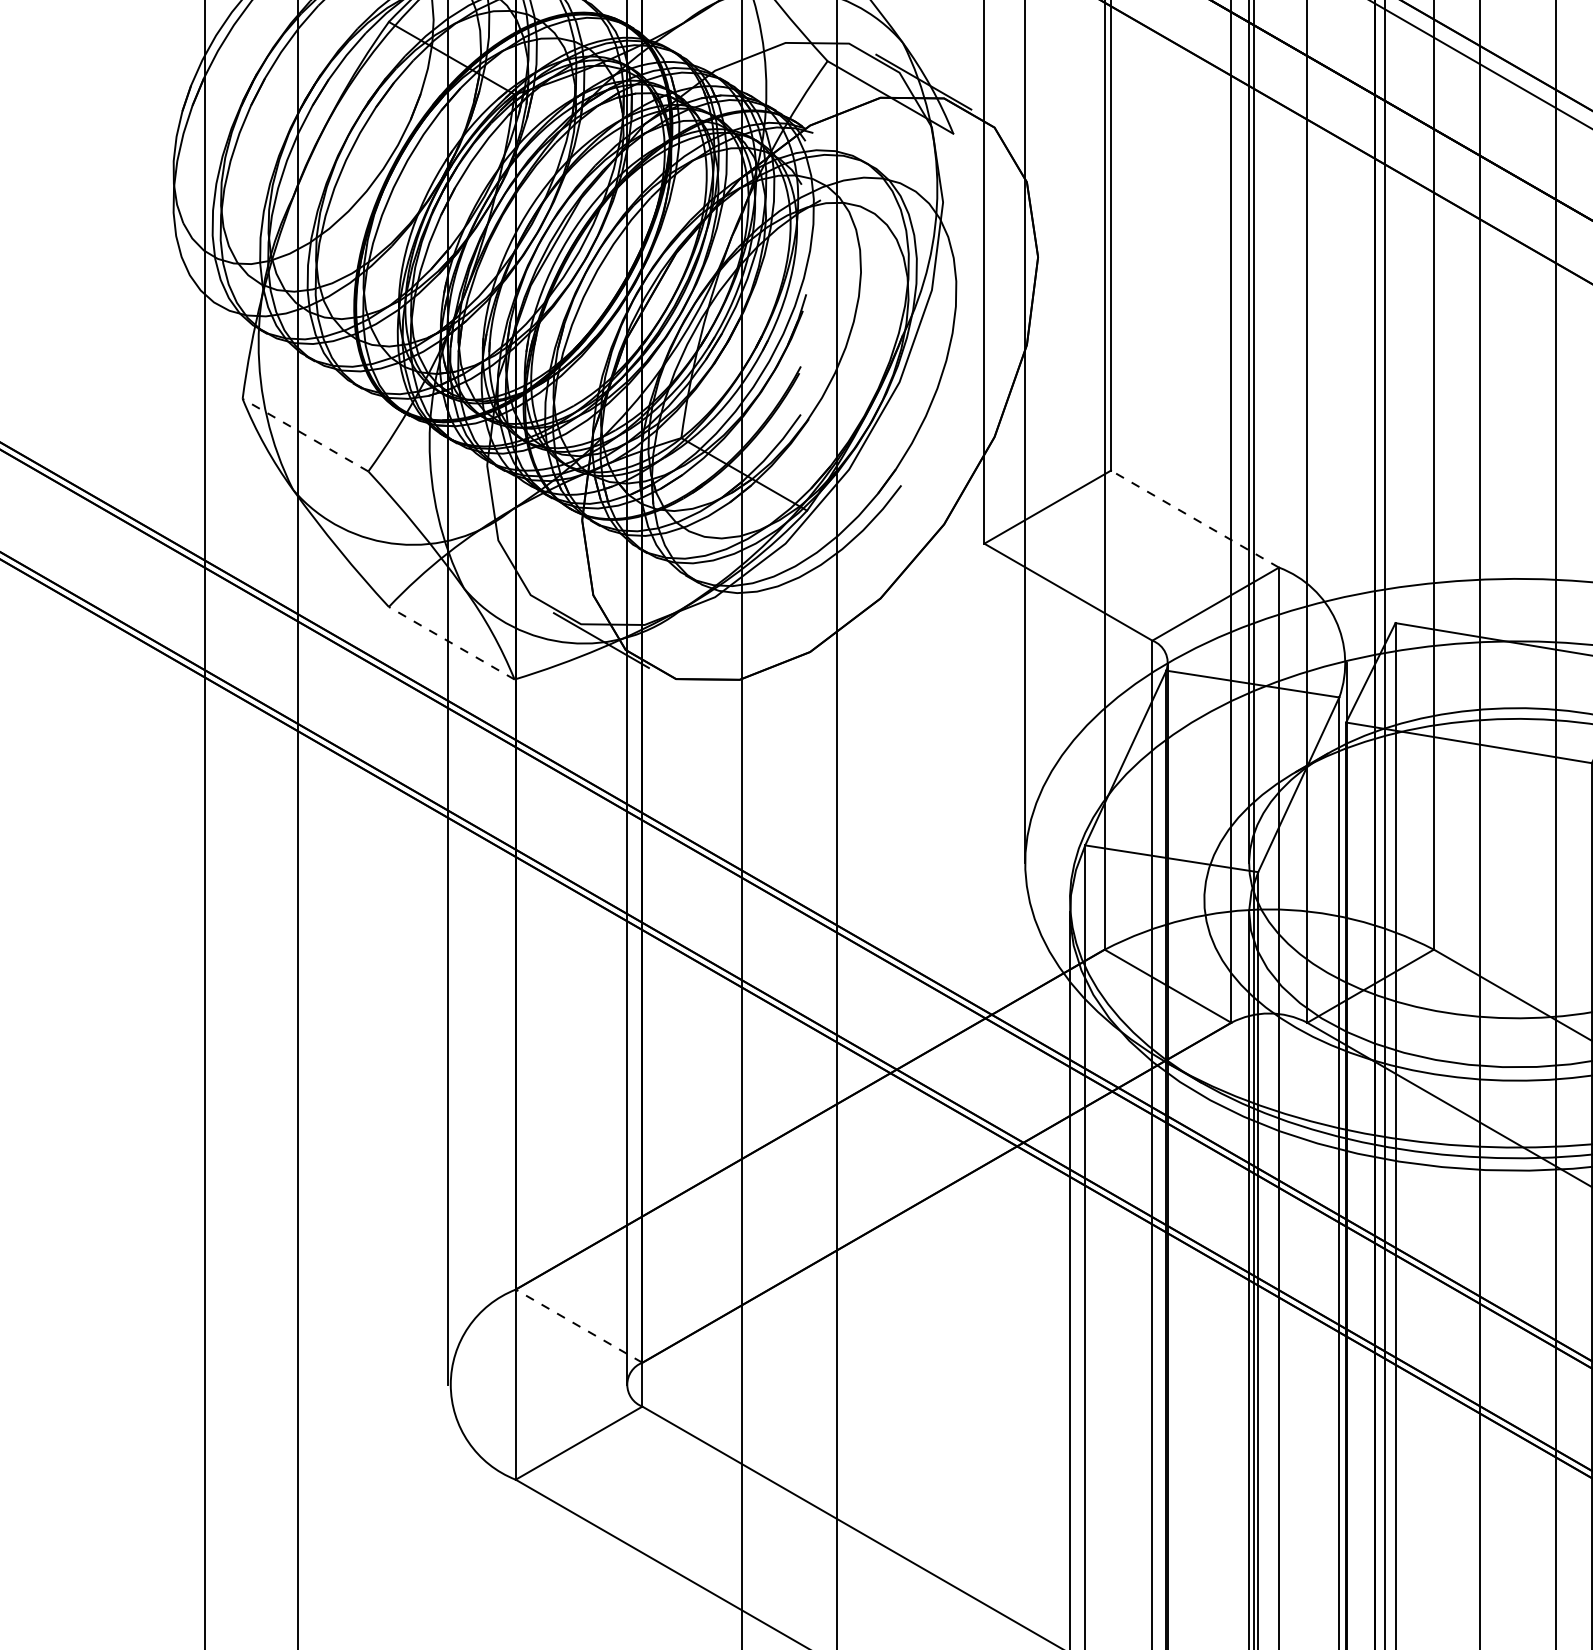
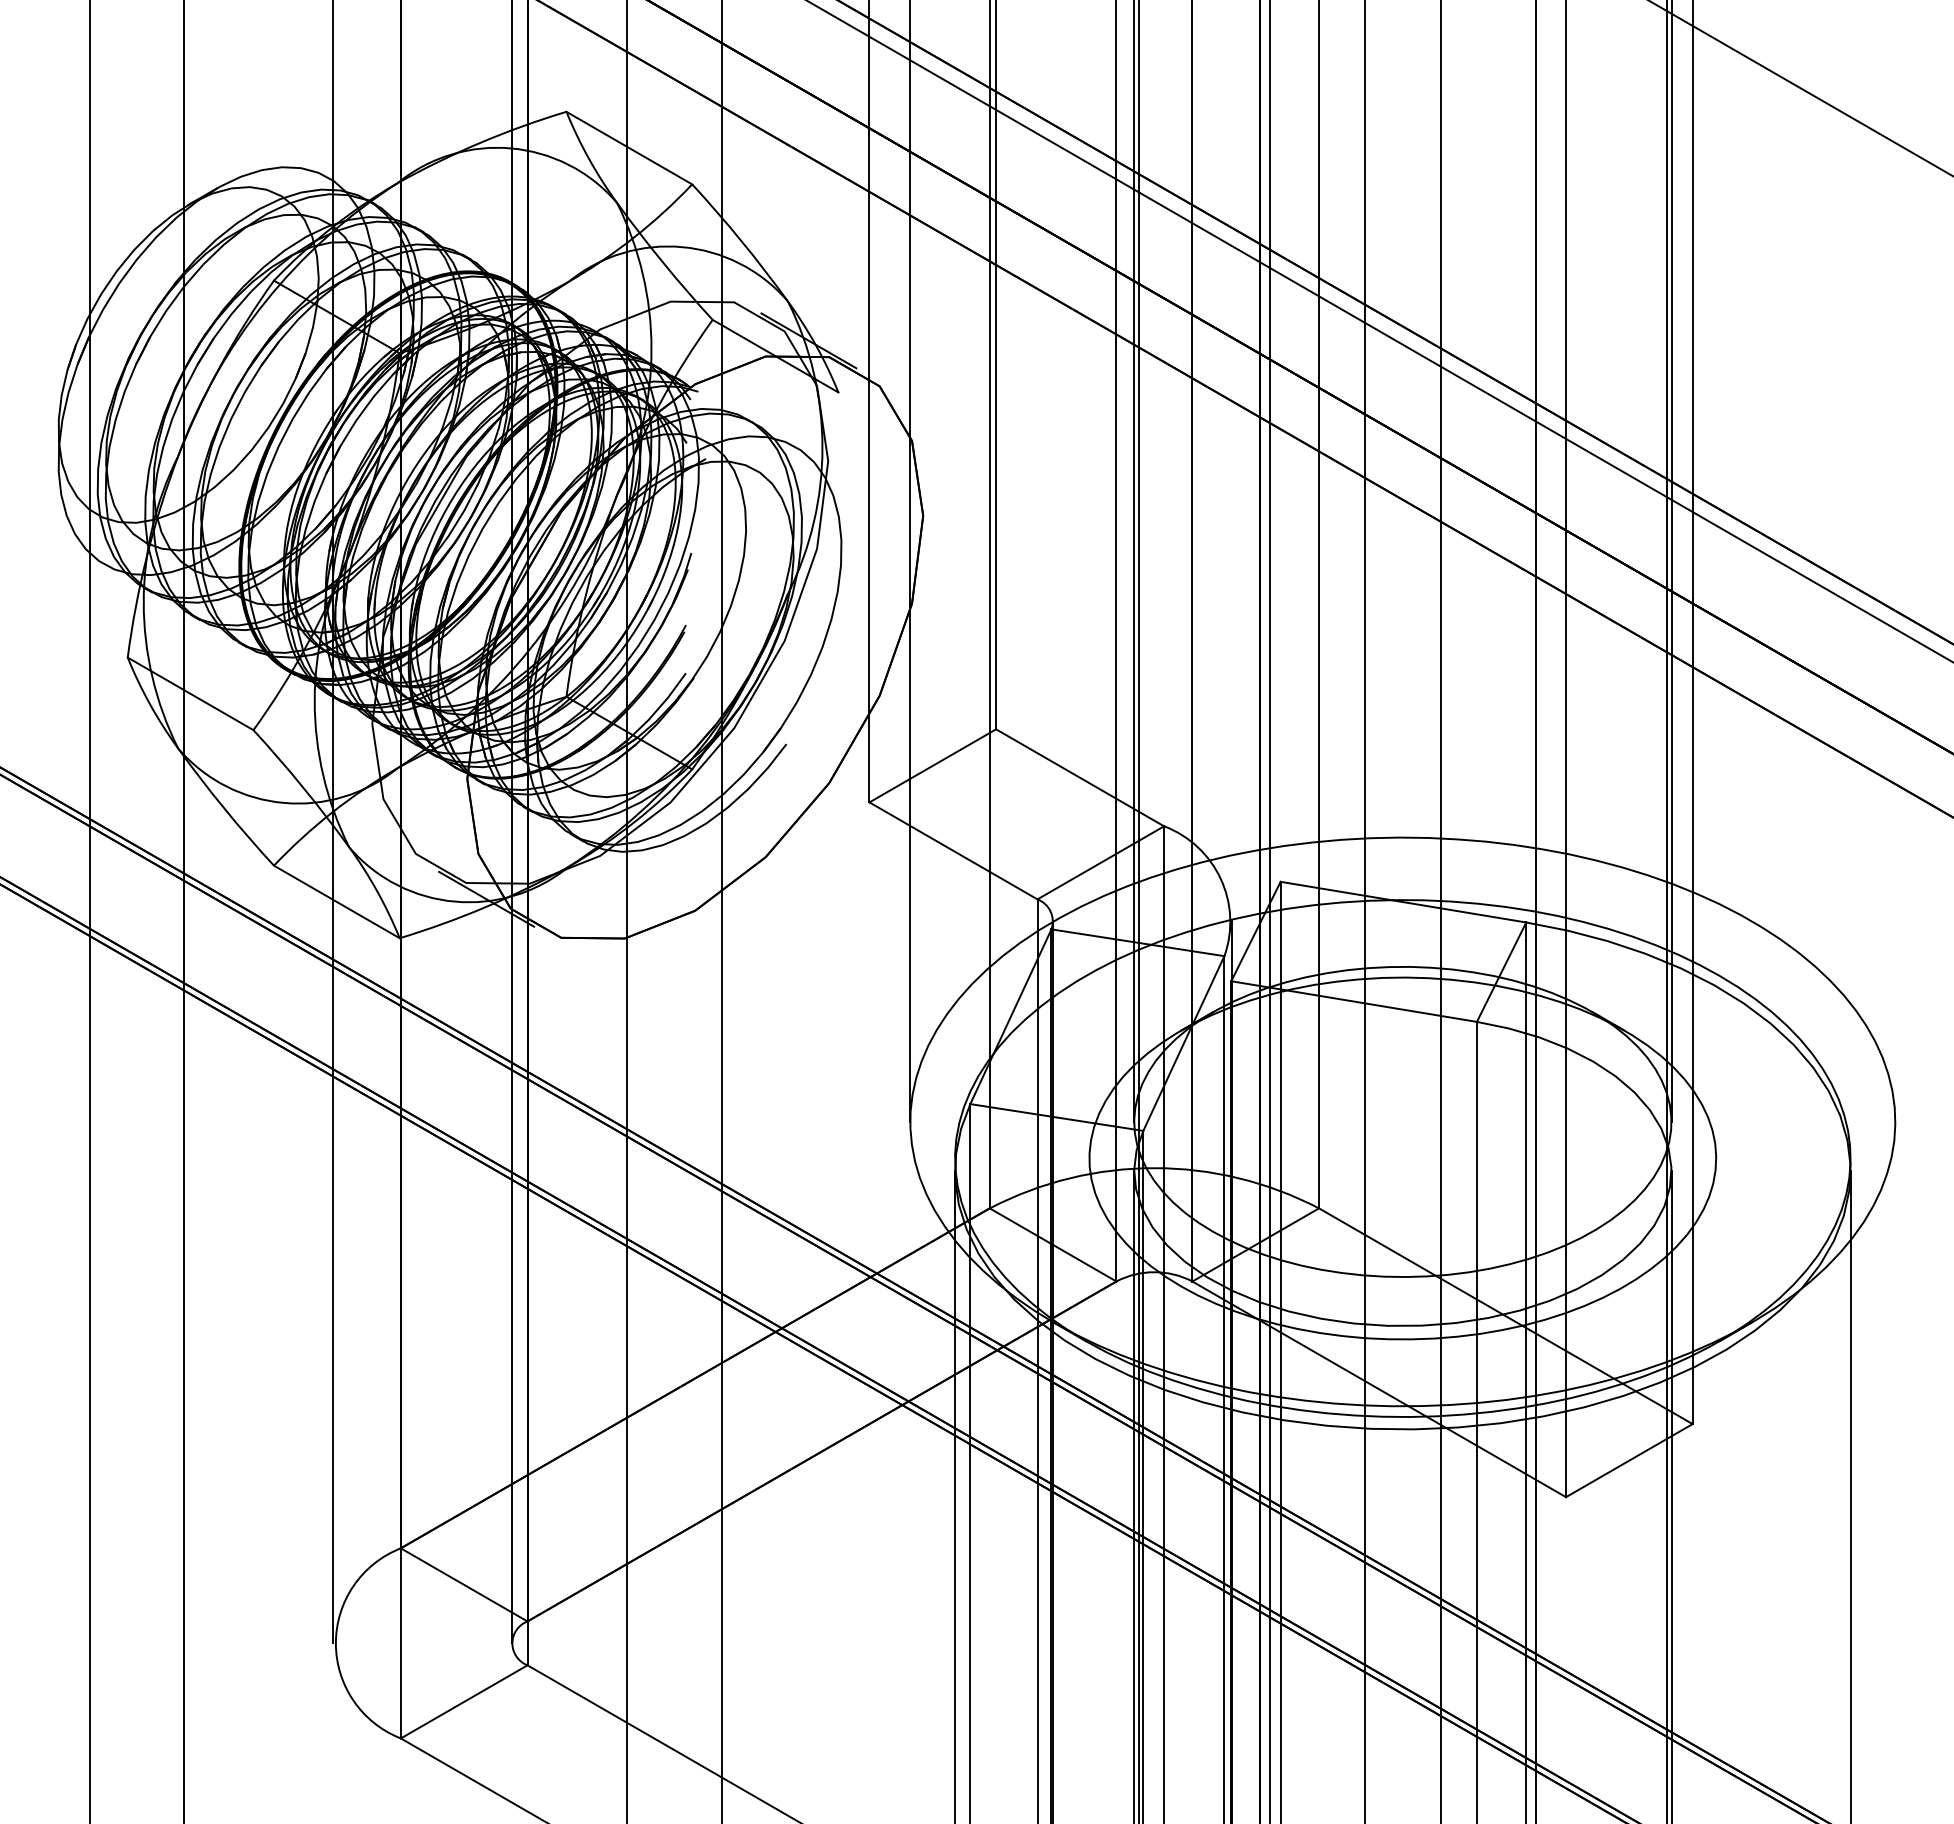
line: (305, 434) -> (190, 693), dashed -> solid
line: (1195, 518) -> (1080, 777), dashed -> solid
line: (451, 642) -> (336, 901), dashed -> solid
line: (578, 1325) -> (463, 1584), dashed -> solid

